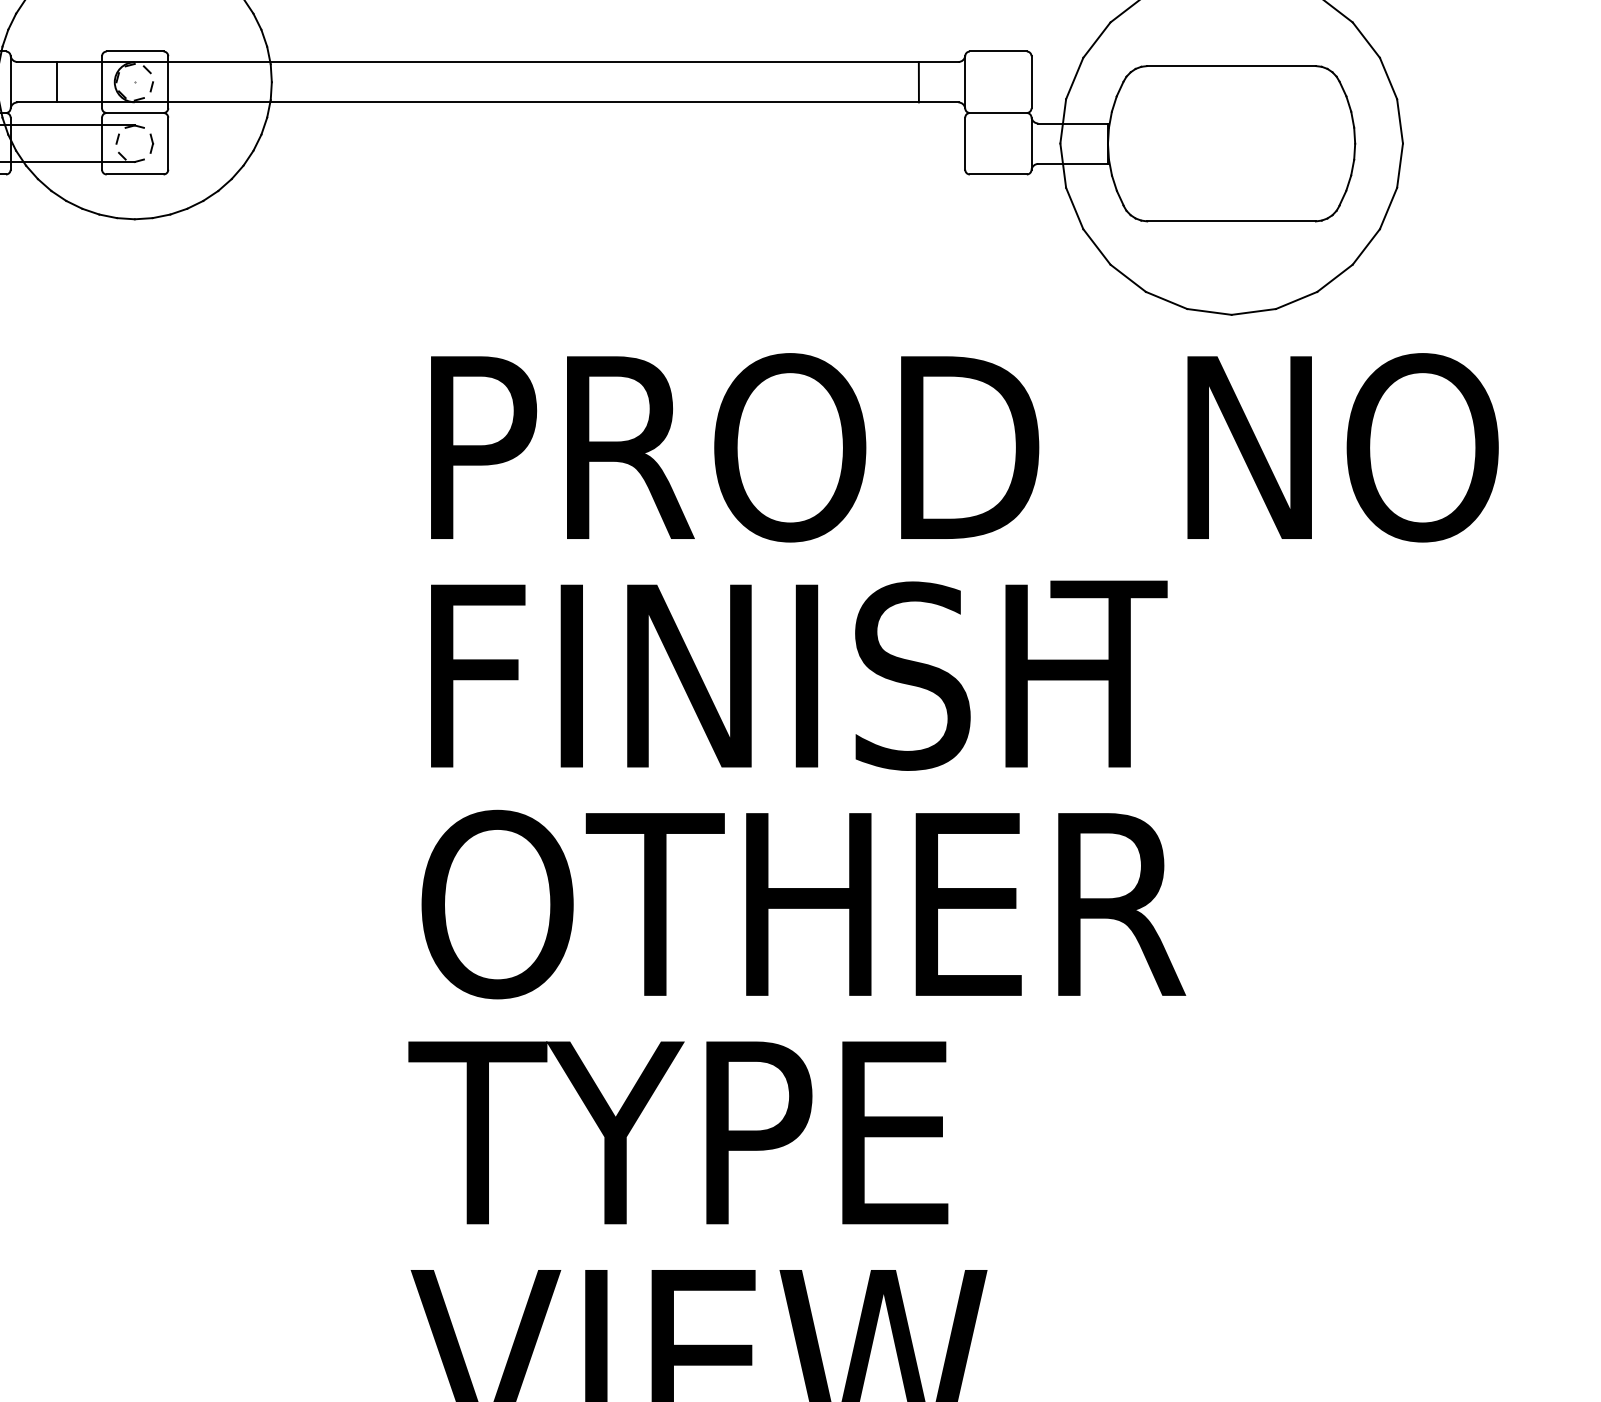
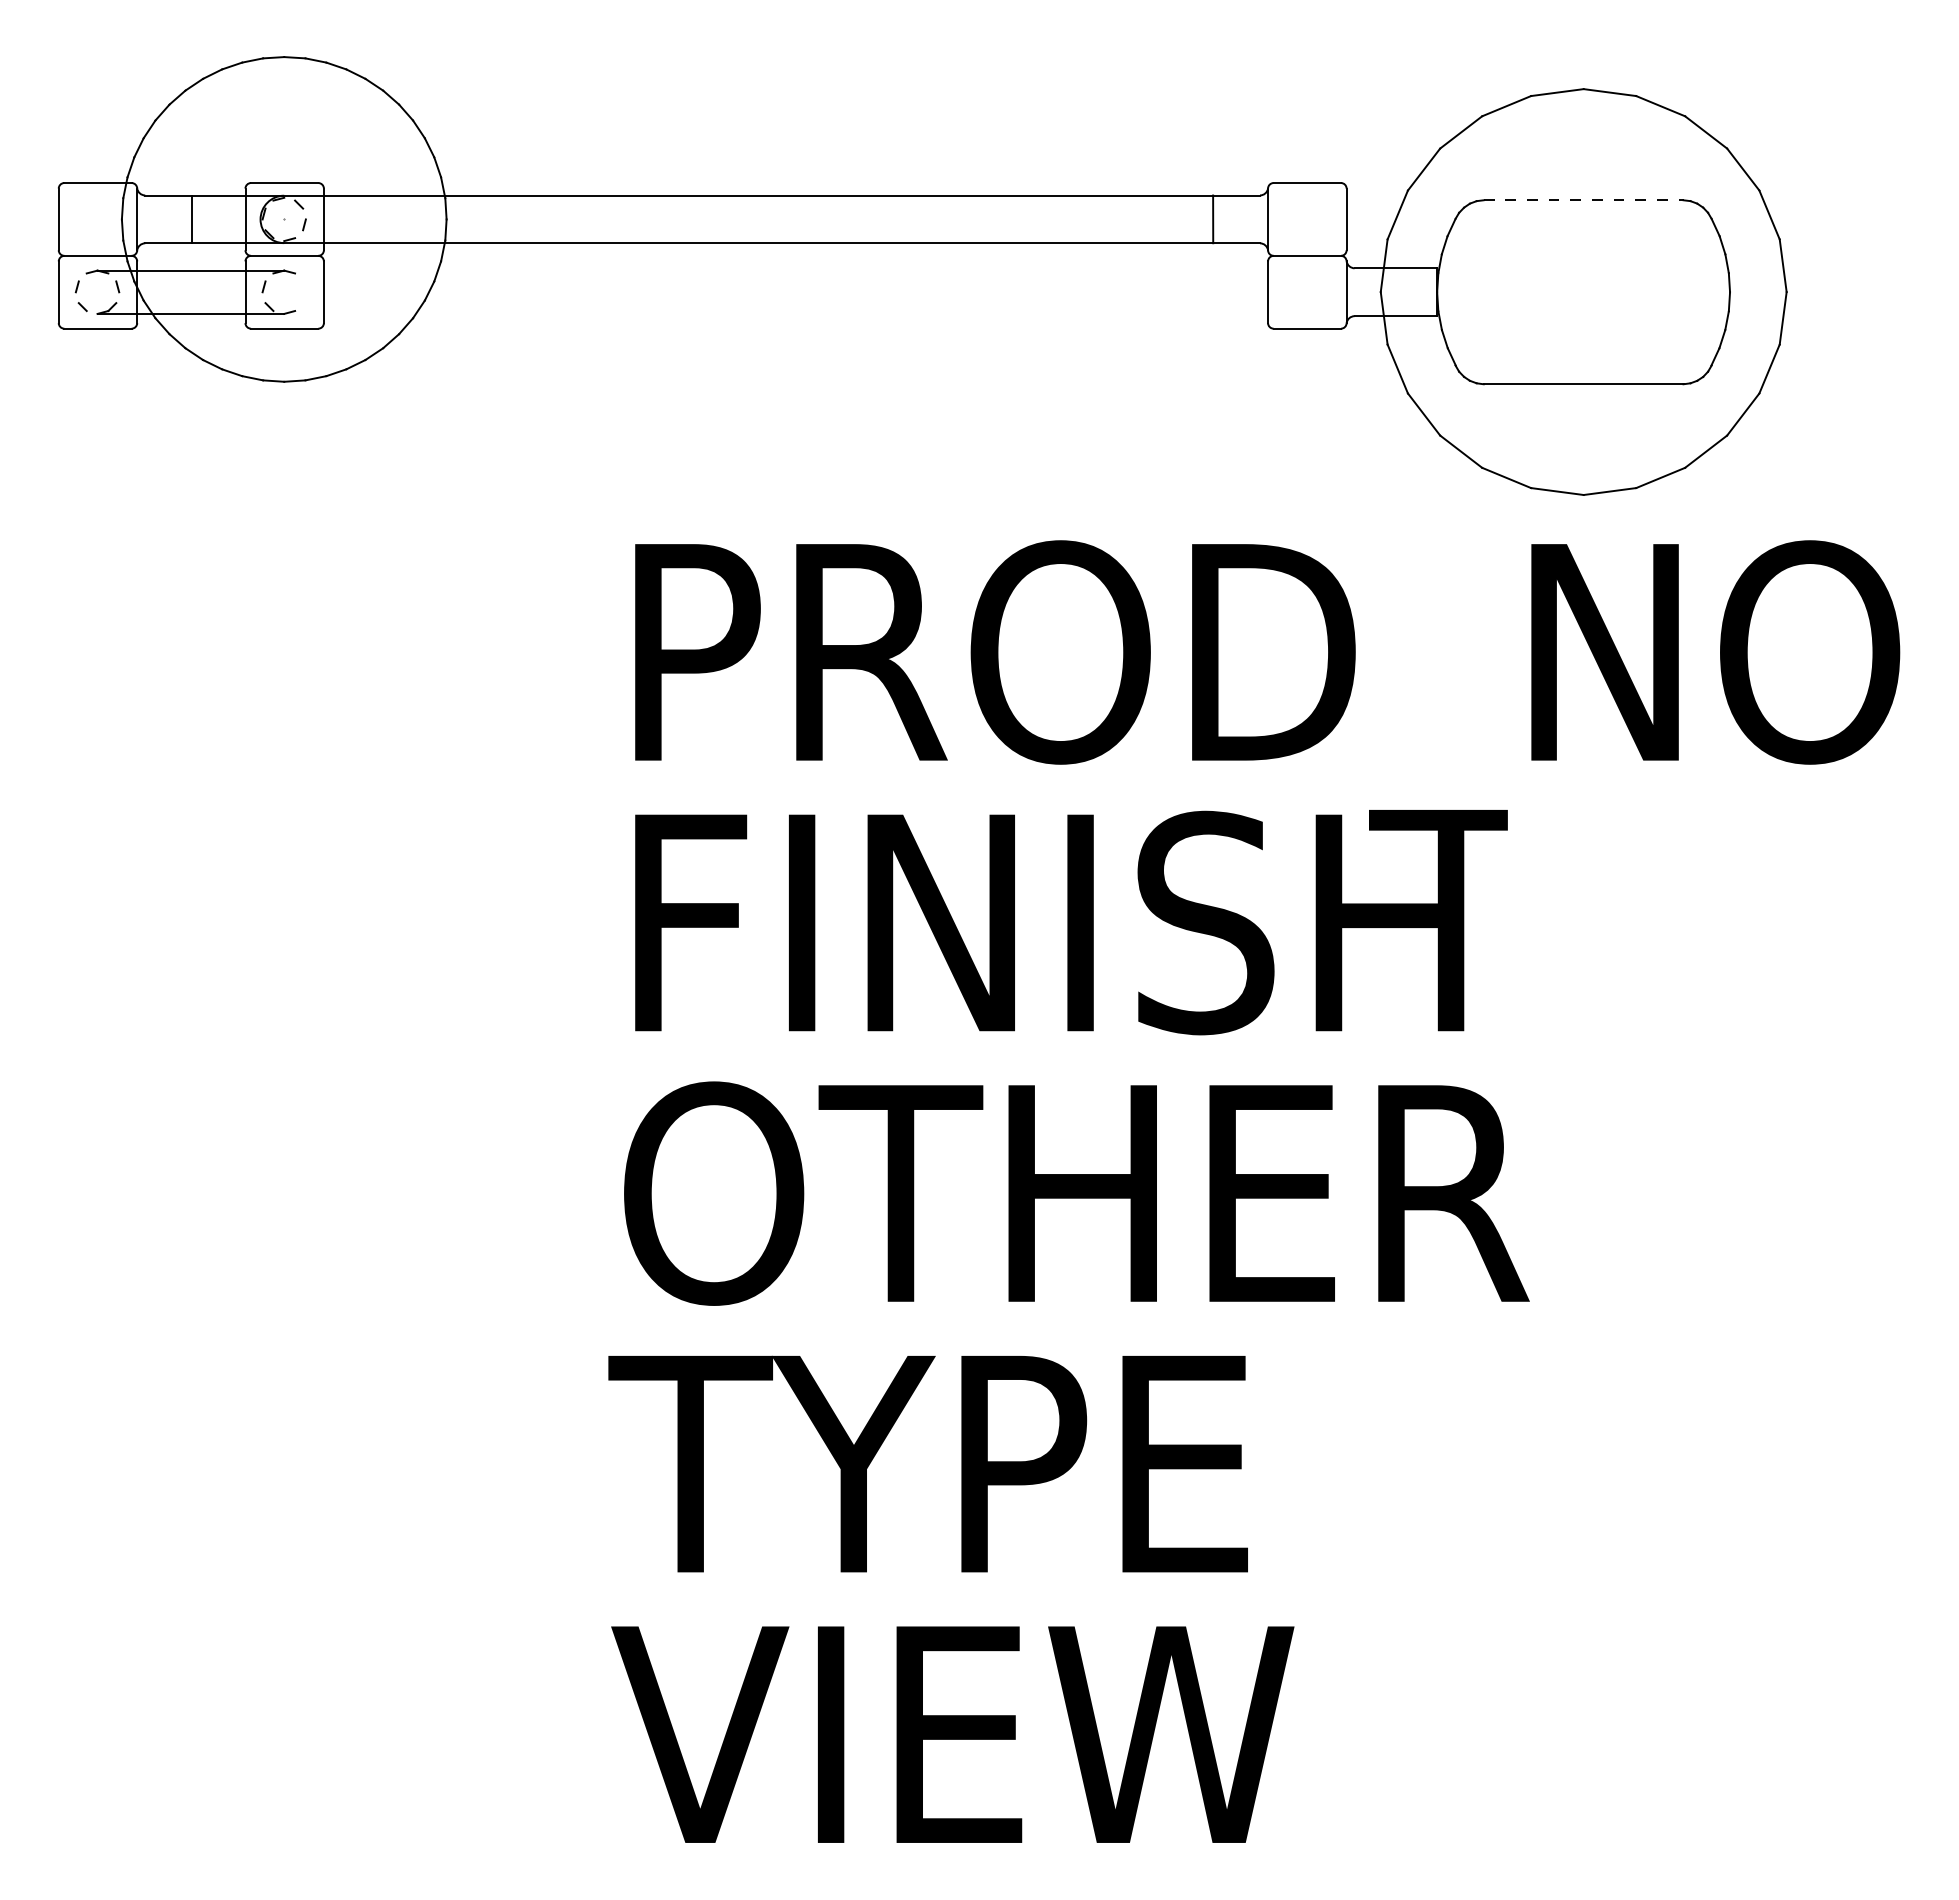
line: (1231, 66) -> (1583, 200), solid -> dashed
part: (151, 143) -> (304, 292), removed

